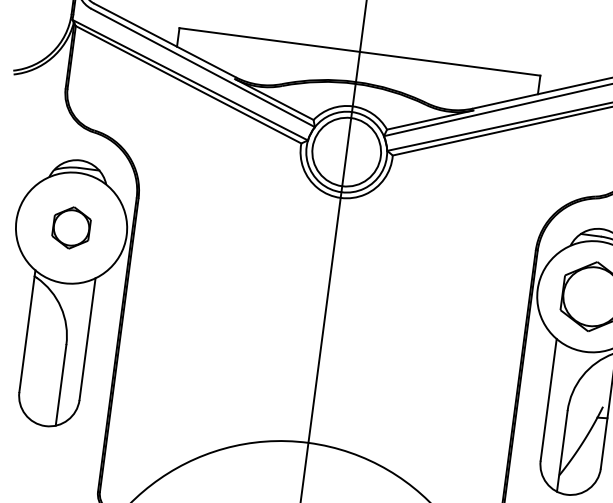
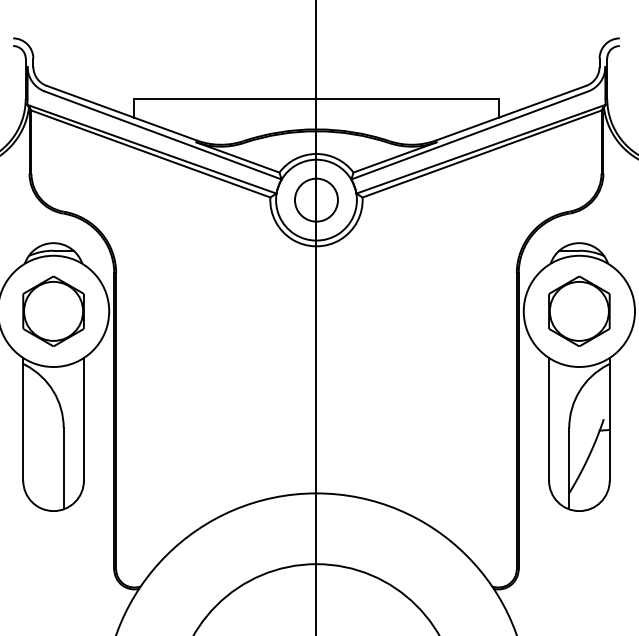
circle: (346, 151) -> (316, 199), size x0.62
part: (71, 227) -> (53, 310), size x1.67

